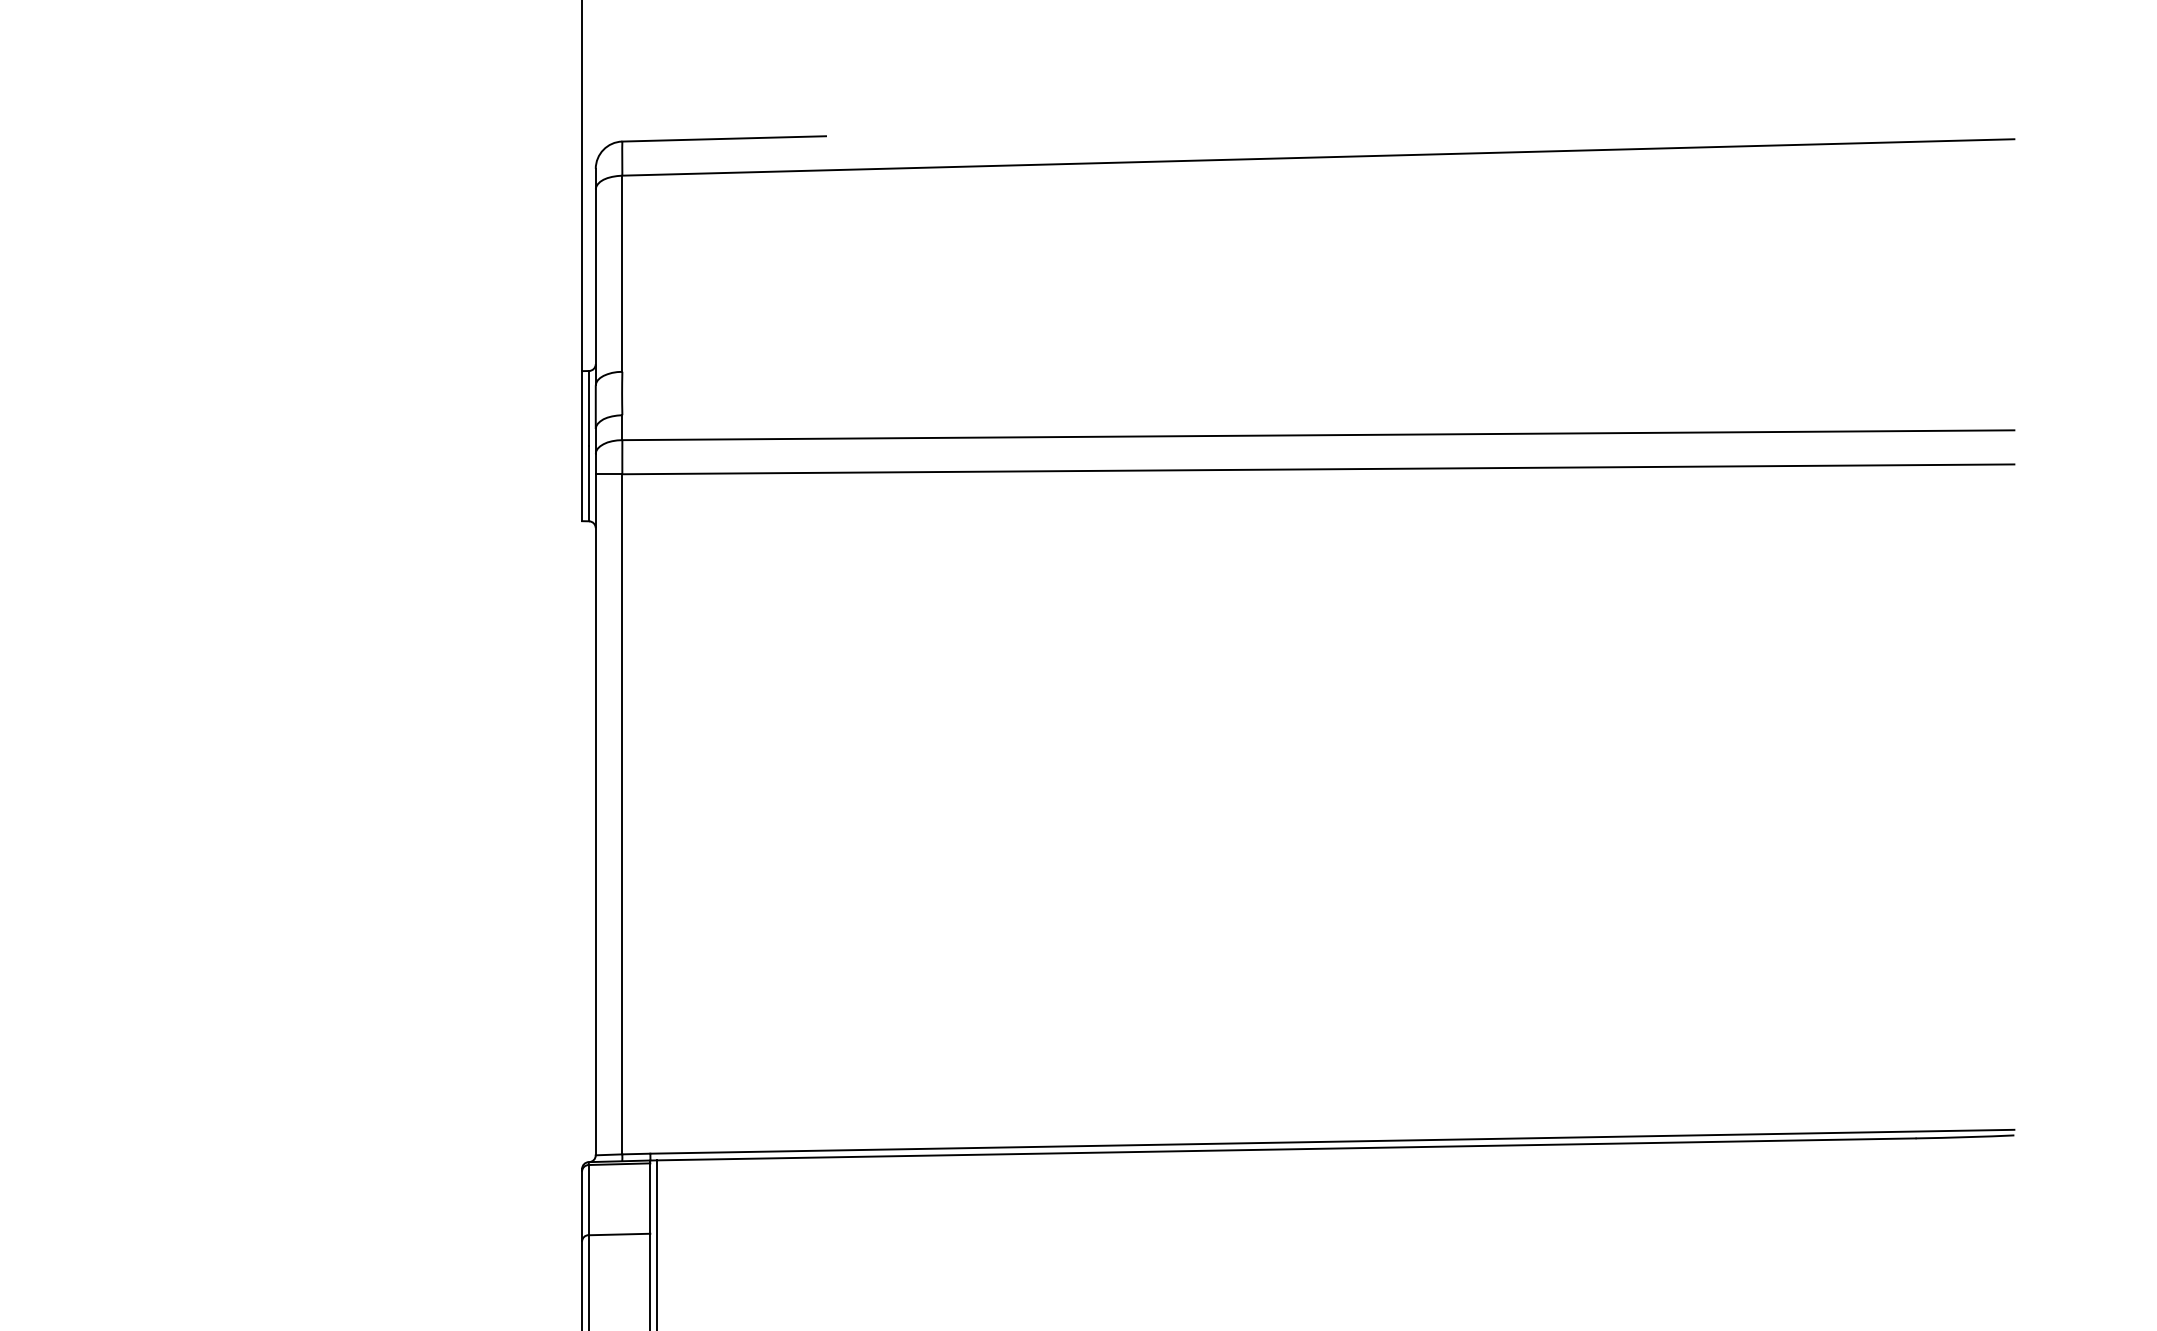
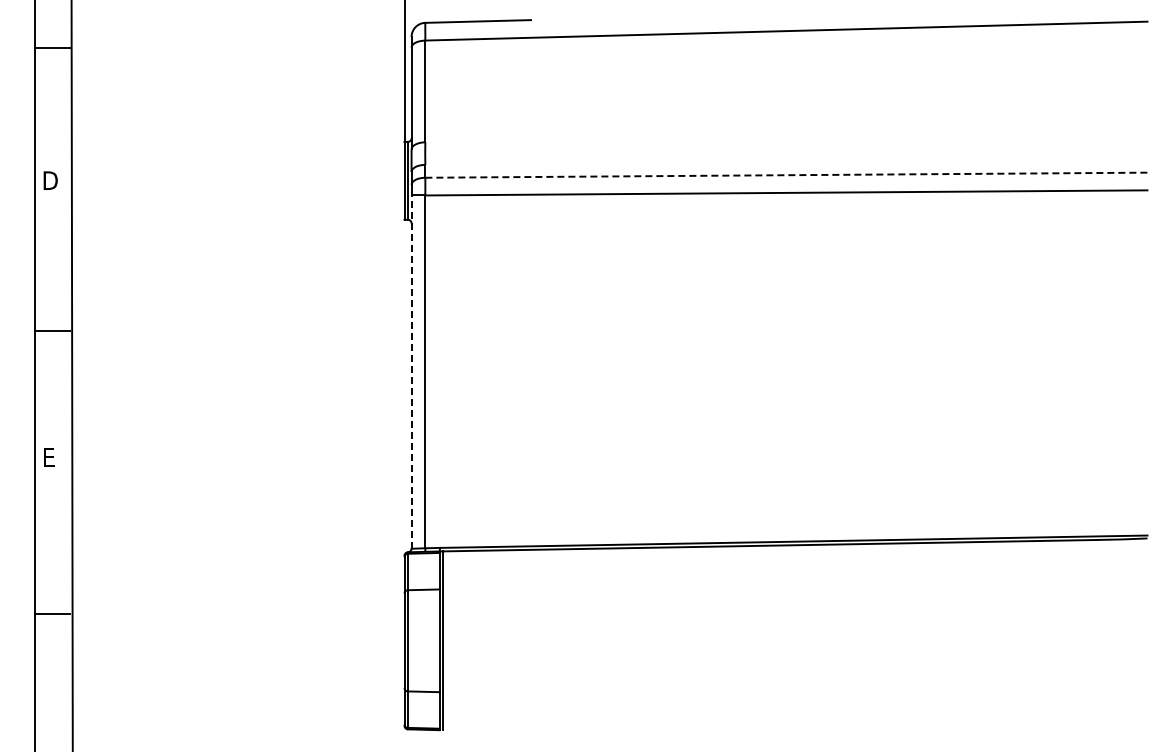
line: (1318, 435) -> (786, 175), solid -> dashed
line: (595, 815) -> (411, 372), solid -> dashed

